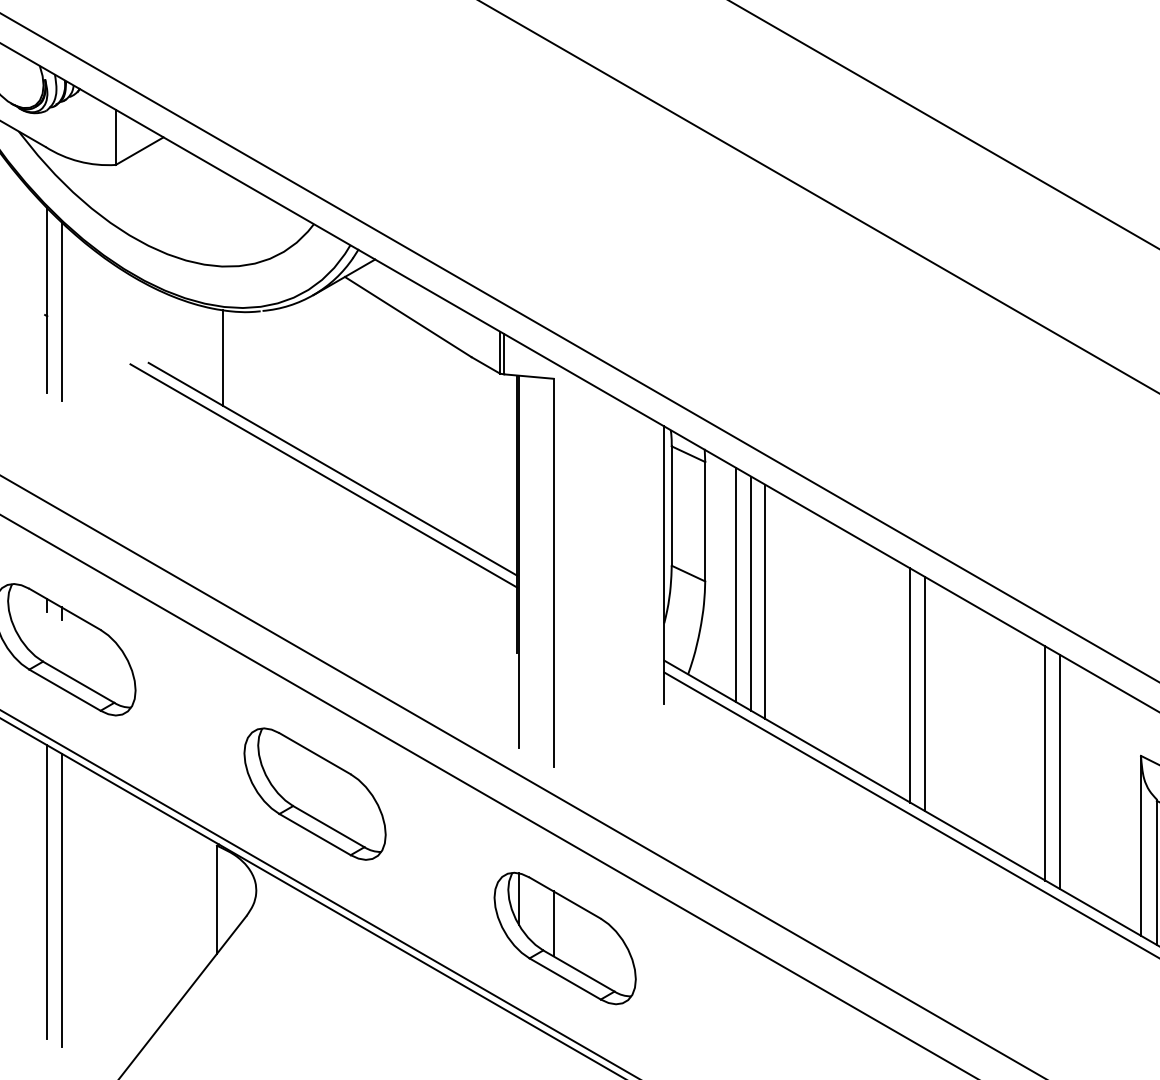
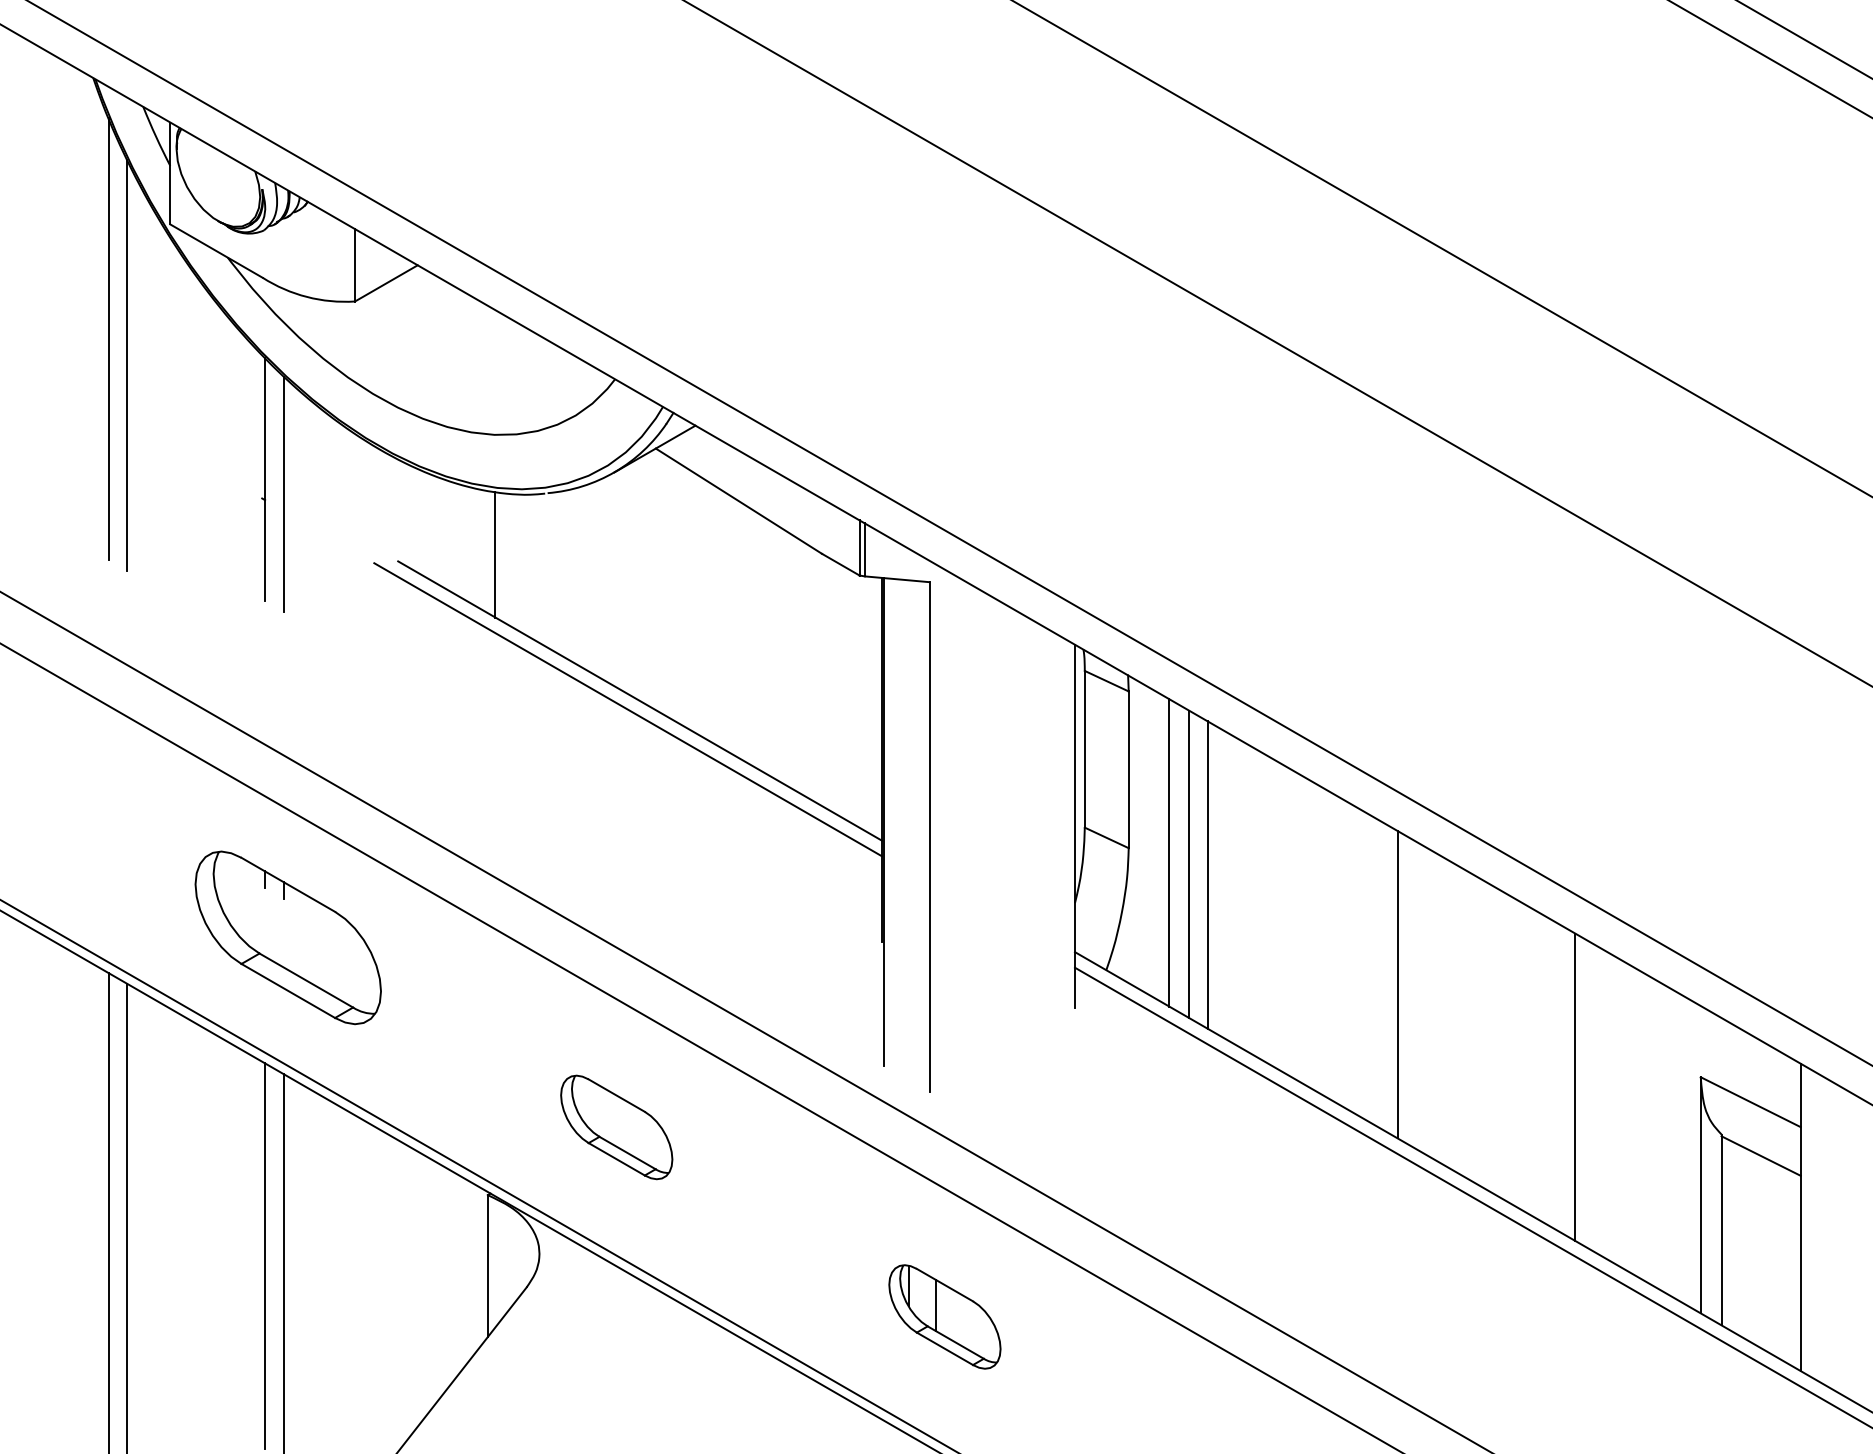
line: (924, 693) -> (1416, 995), removed
line: (1060, 771) -> (1594, 1097), removed
part: (315, 794) -> (616, 1127), size x0.6
part: (564, 938) -> (944, 1316), size x0.6

